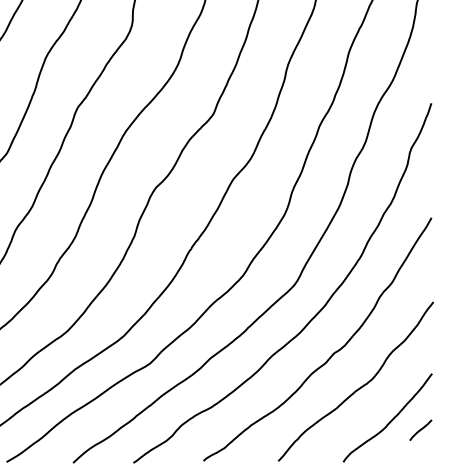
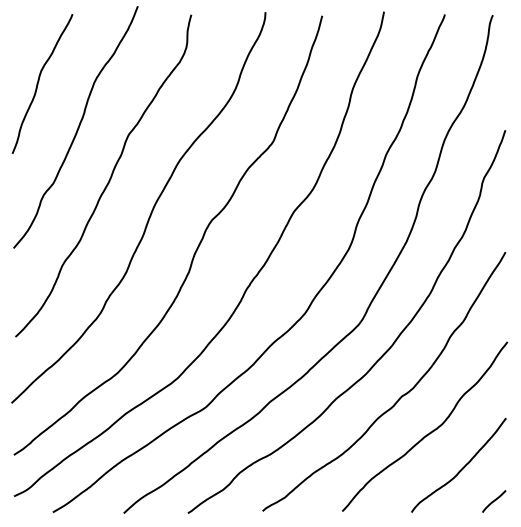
line: (421, 430) -> (494, 501), moved

